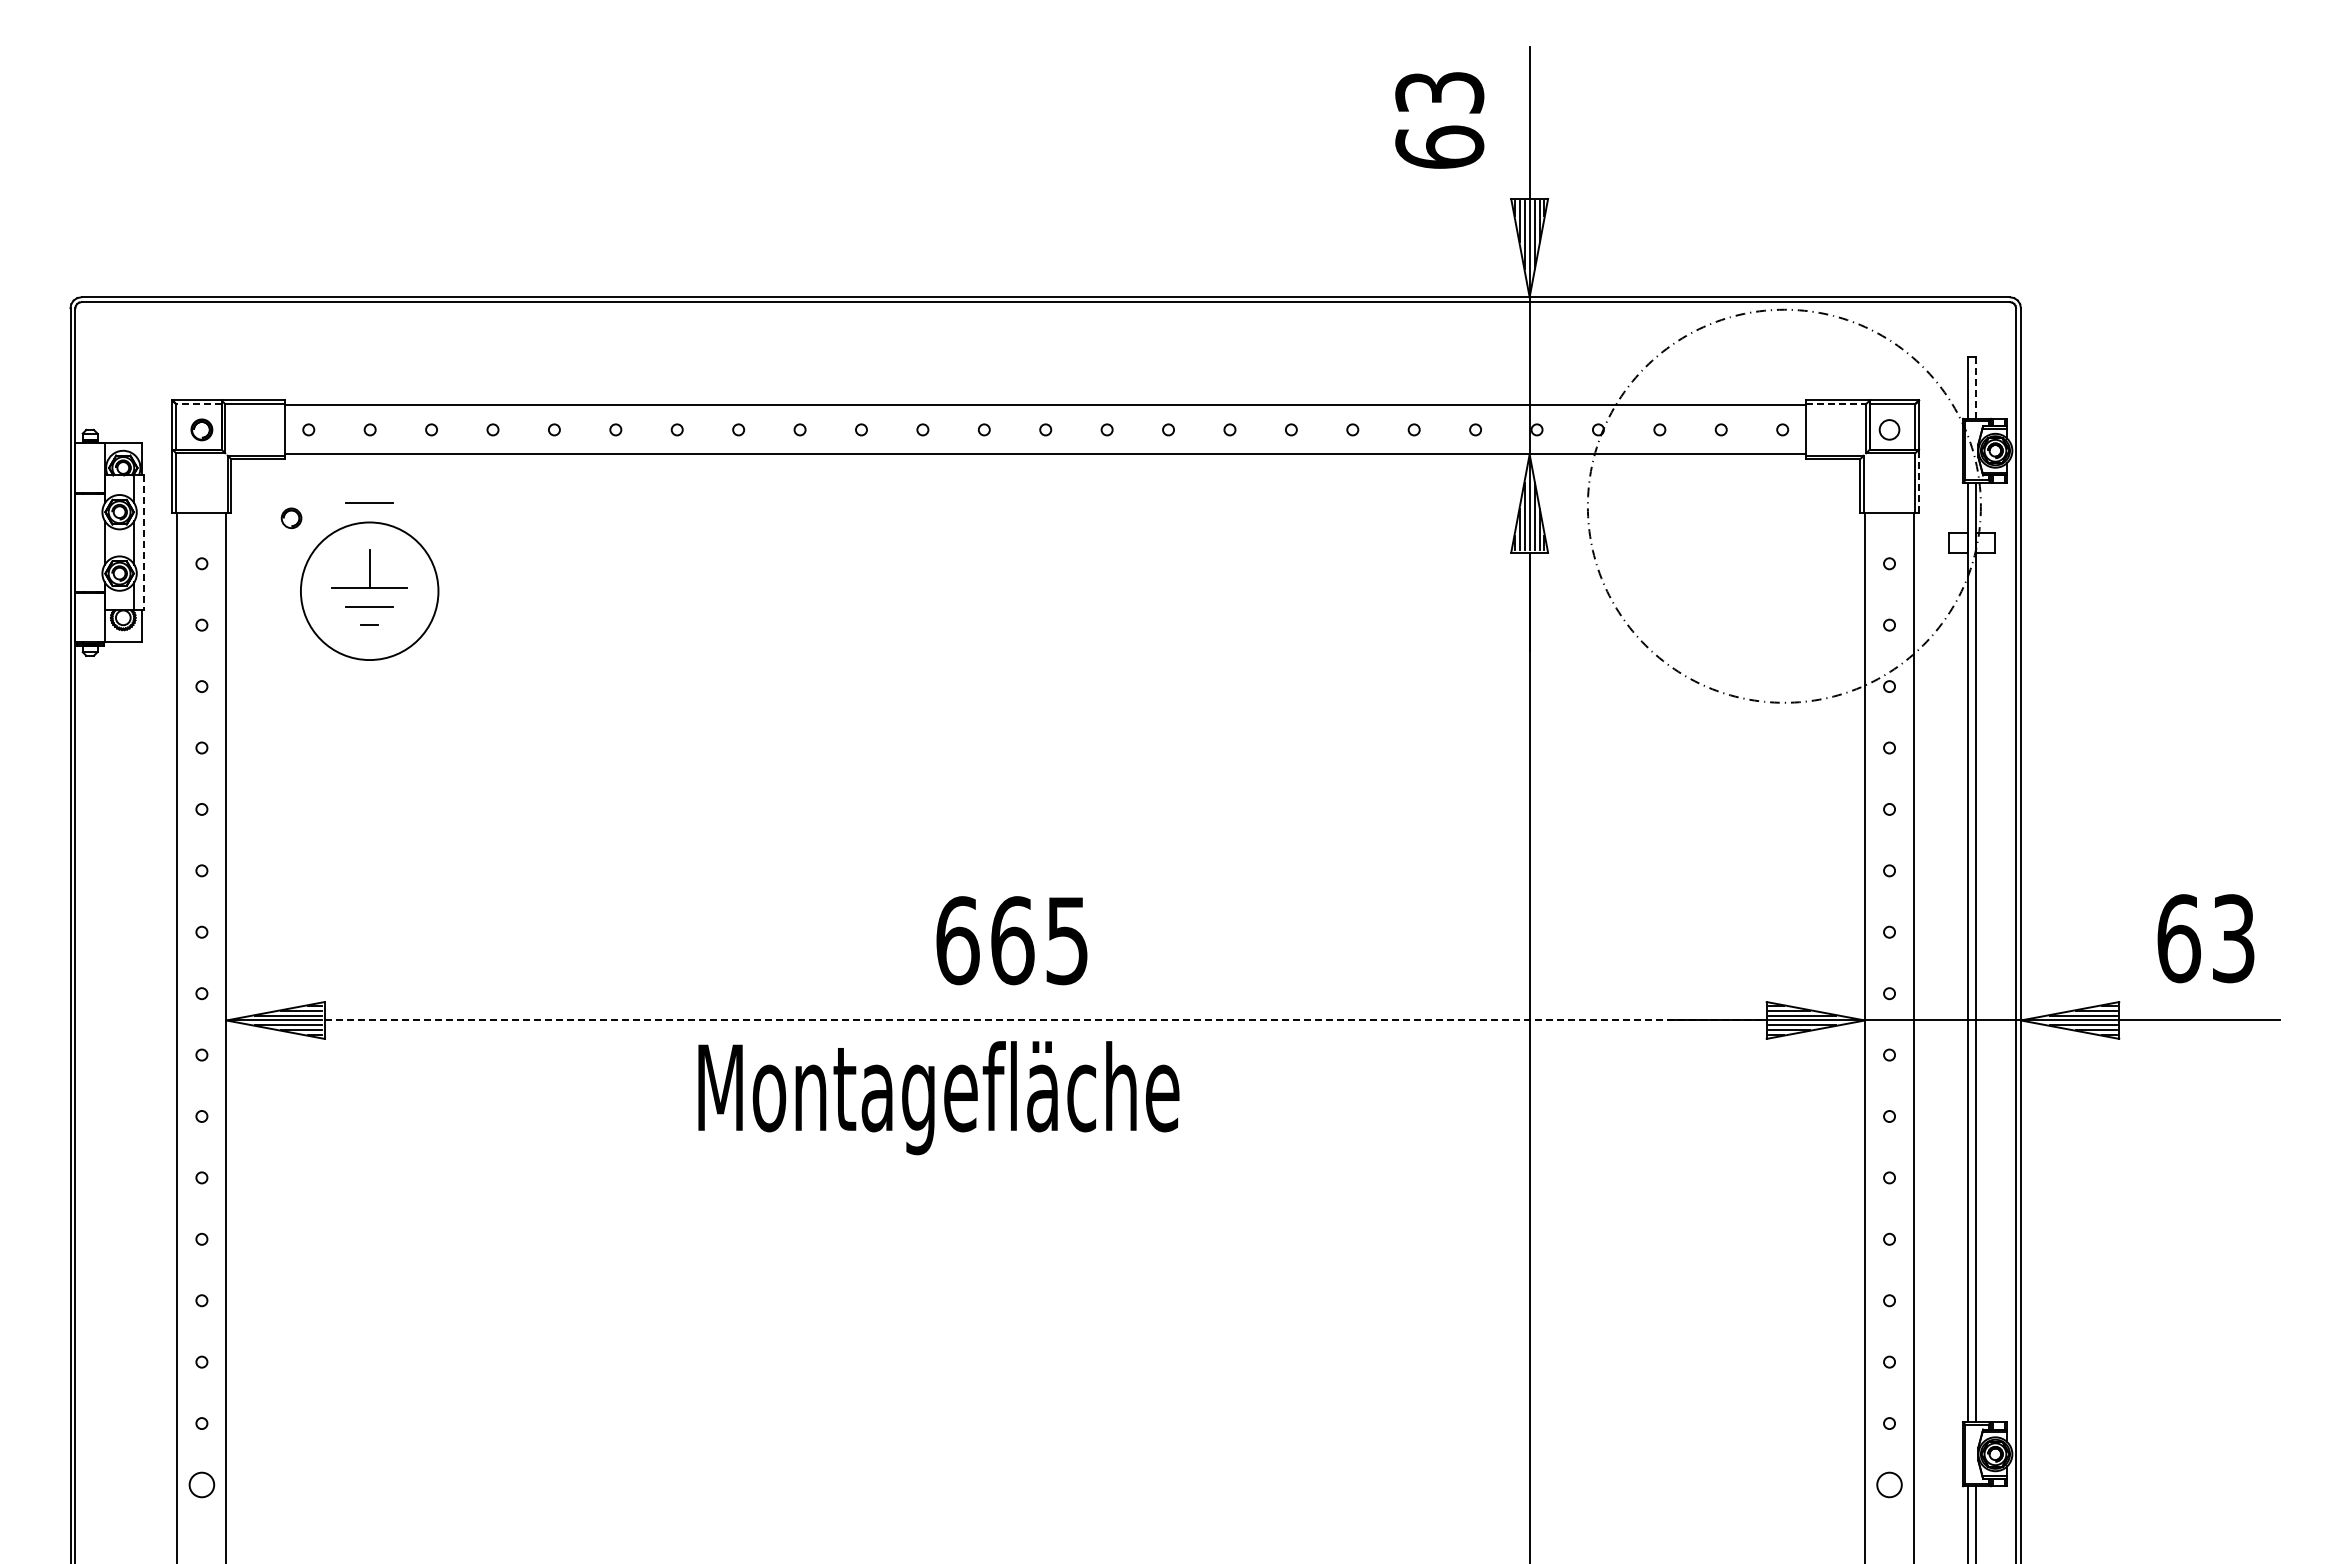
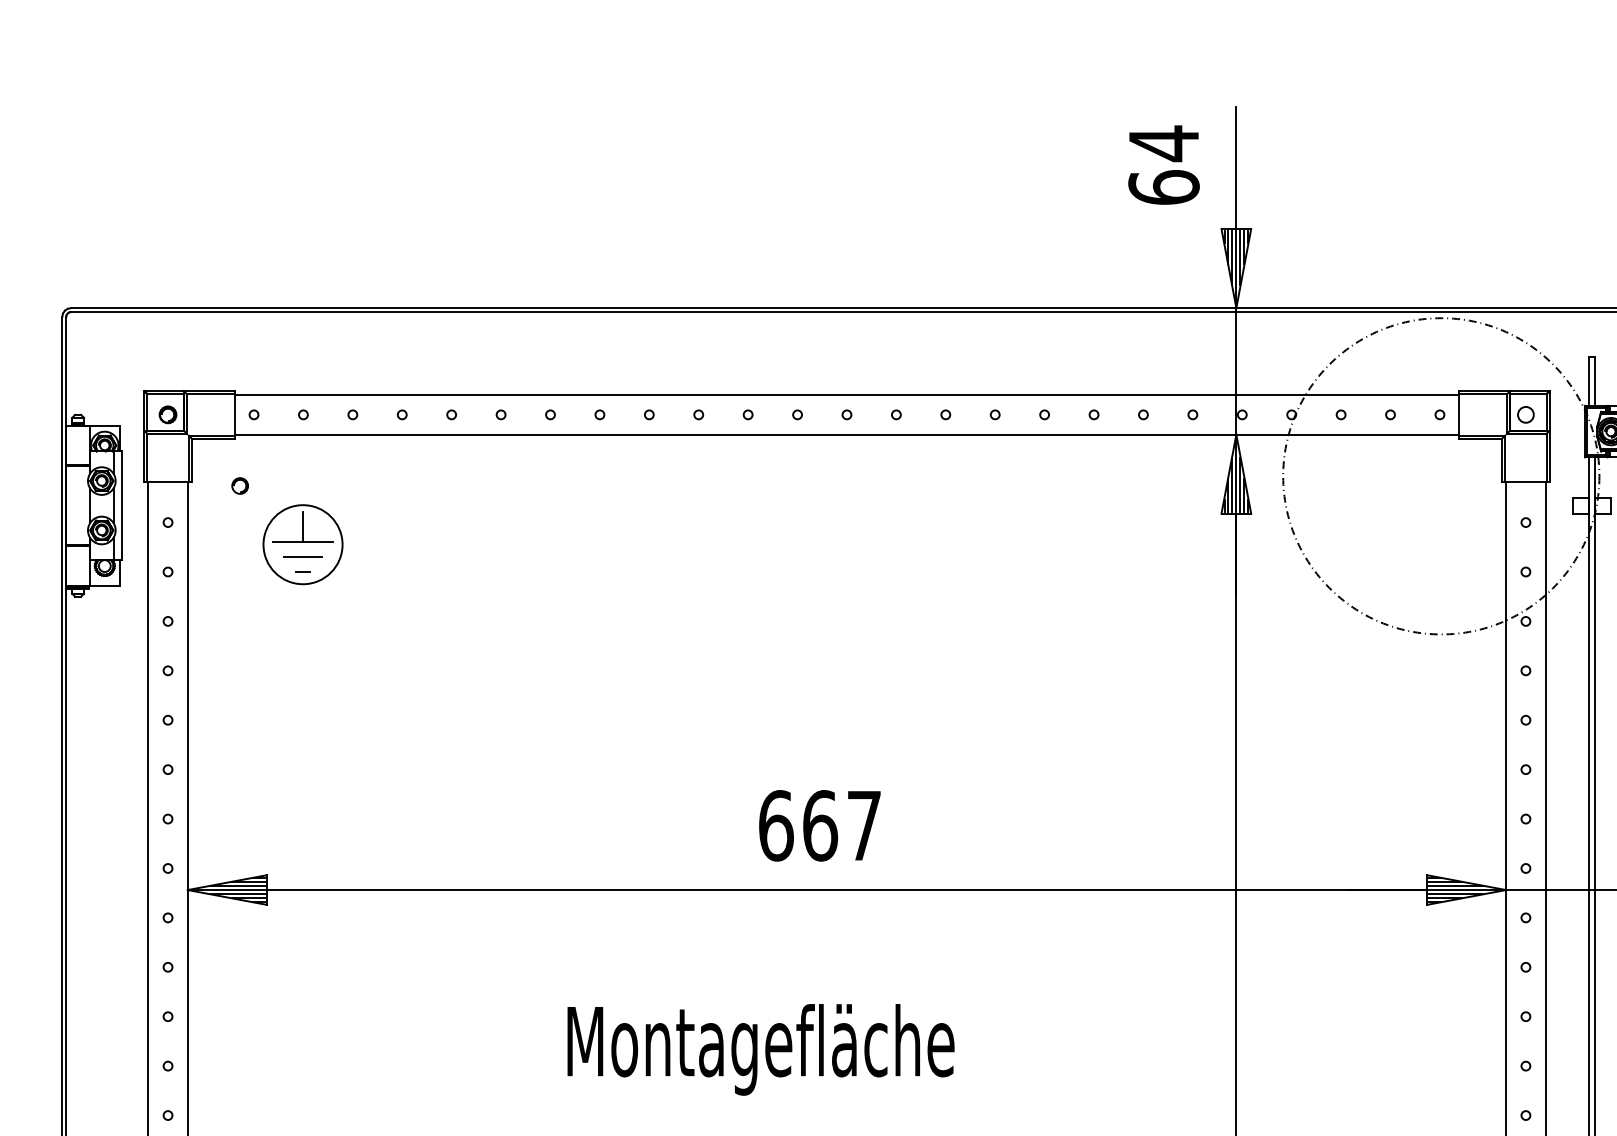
text: (1439, 92) -> (1163, 143), 63 -> 64
line: (1975, 388) -> (1595, 381), dashed -> solid
line: (198, 404) -> (165, 394), dashed -> solid
line: (1836, 404) -> (1483, 394), dashed -> solid
line: (1919, 481) -> (1550, 456), dashed -> solid
line: (369, 502) -> (302, 473), removed
line: (144, 542) -> (121, 505), dashed -> solid
circle: (369, 591) -> (302, 544), size x0.71
text: (1066, 941) -> (863, 826), 665 -> 667
line: (1045, 1020) -> (846, 890), dashed -> solid
text: (938, 1098) -> (760, 1050), moved

